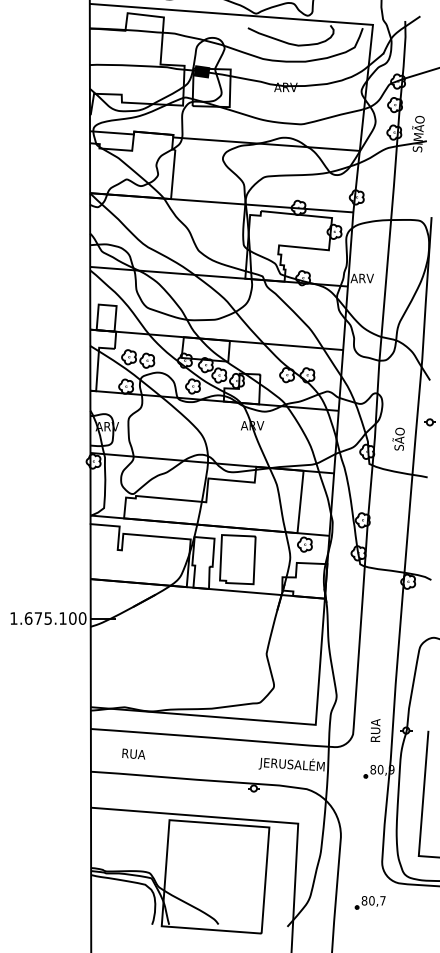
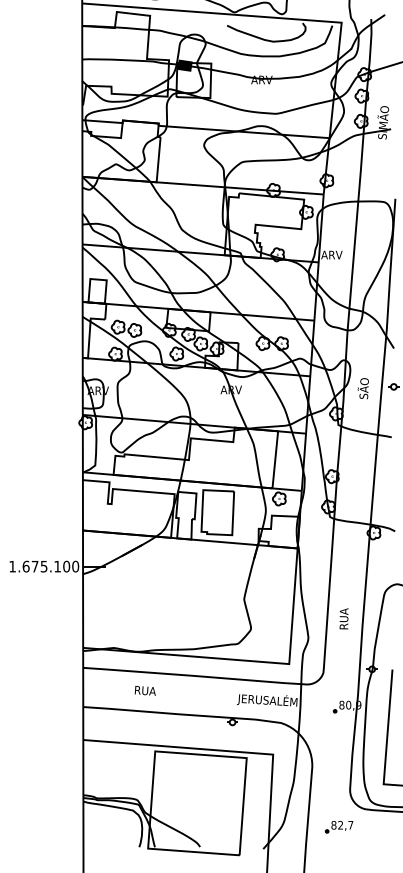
text: (398, 438) -> (363, 387), moved
text: (375, 730) -> (343, 618), moved
text: (133, 753) -> (145, 690), moved
text: (371, 900) -> (340, 825), 80,7 -> 82,7

